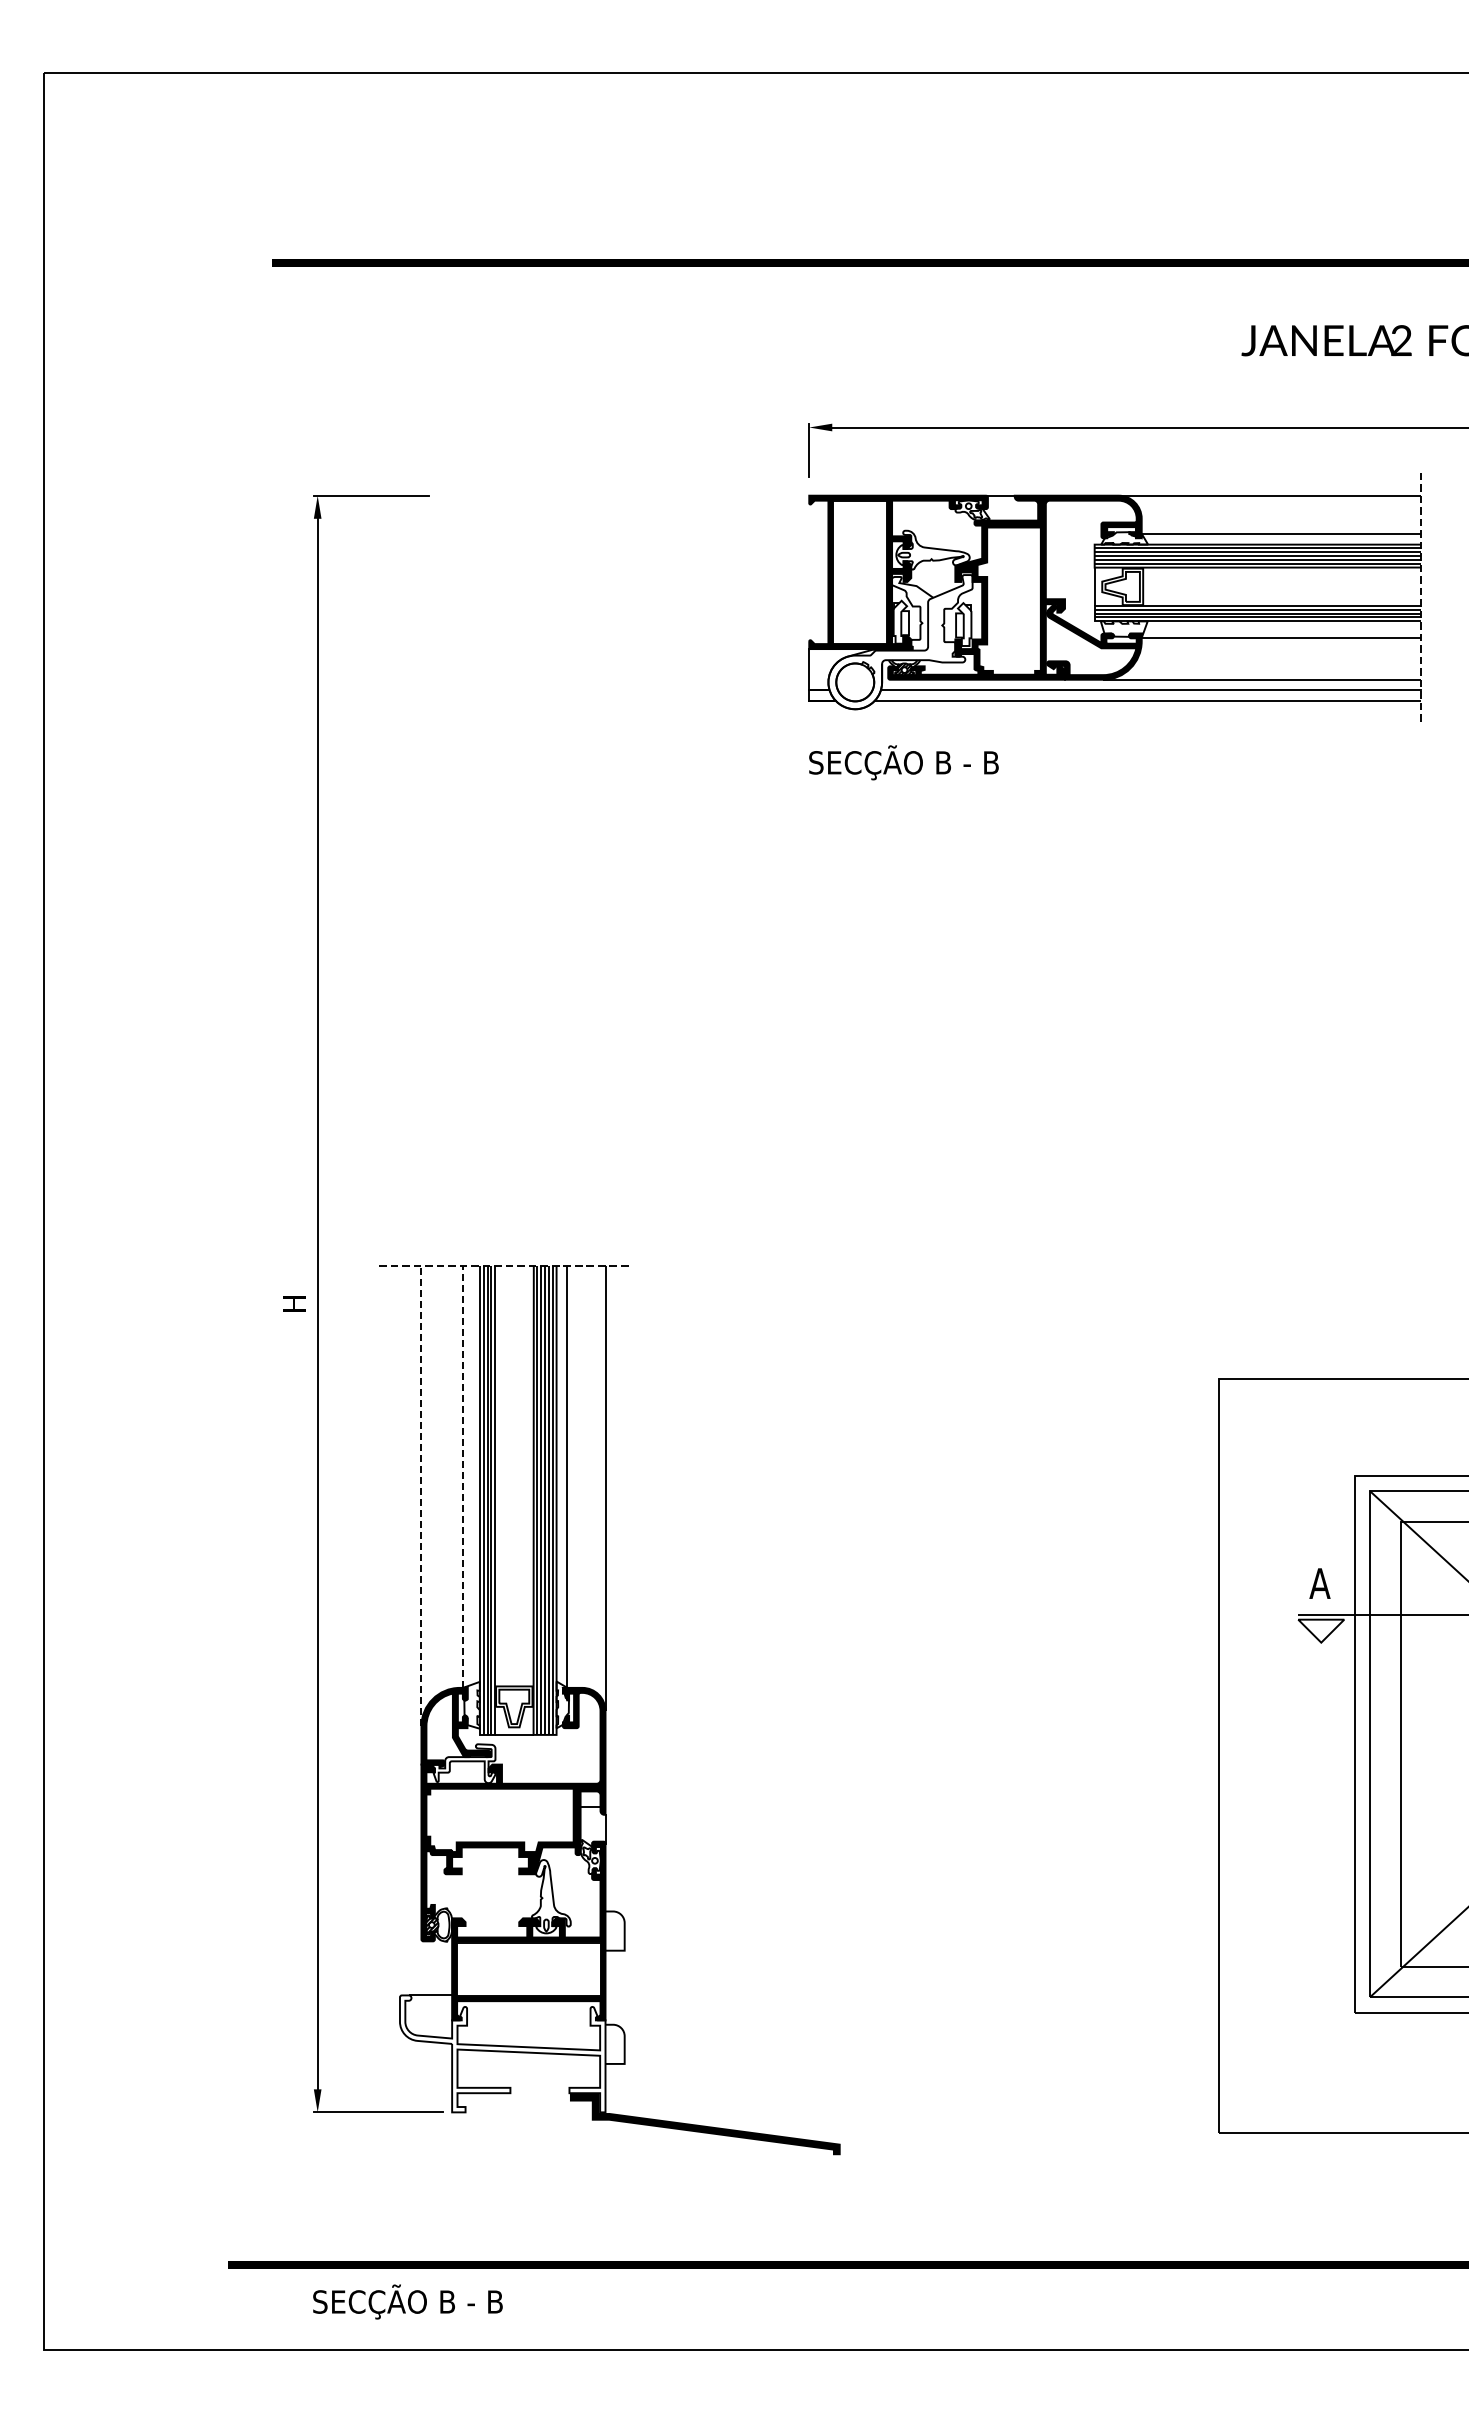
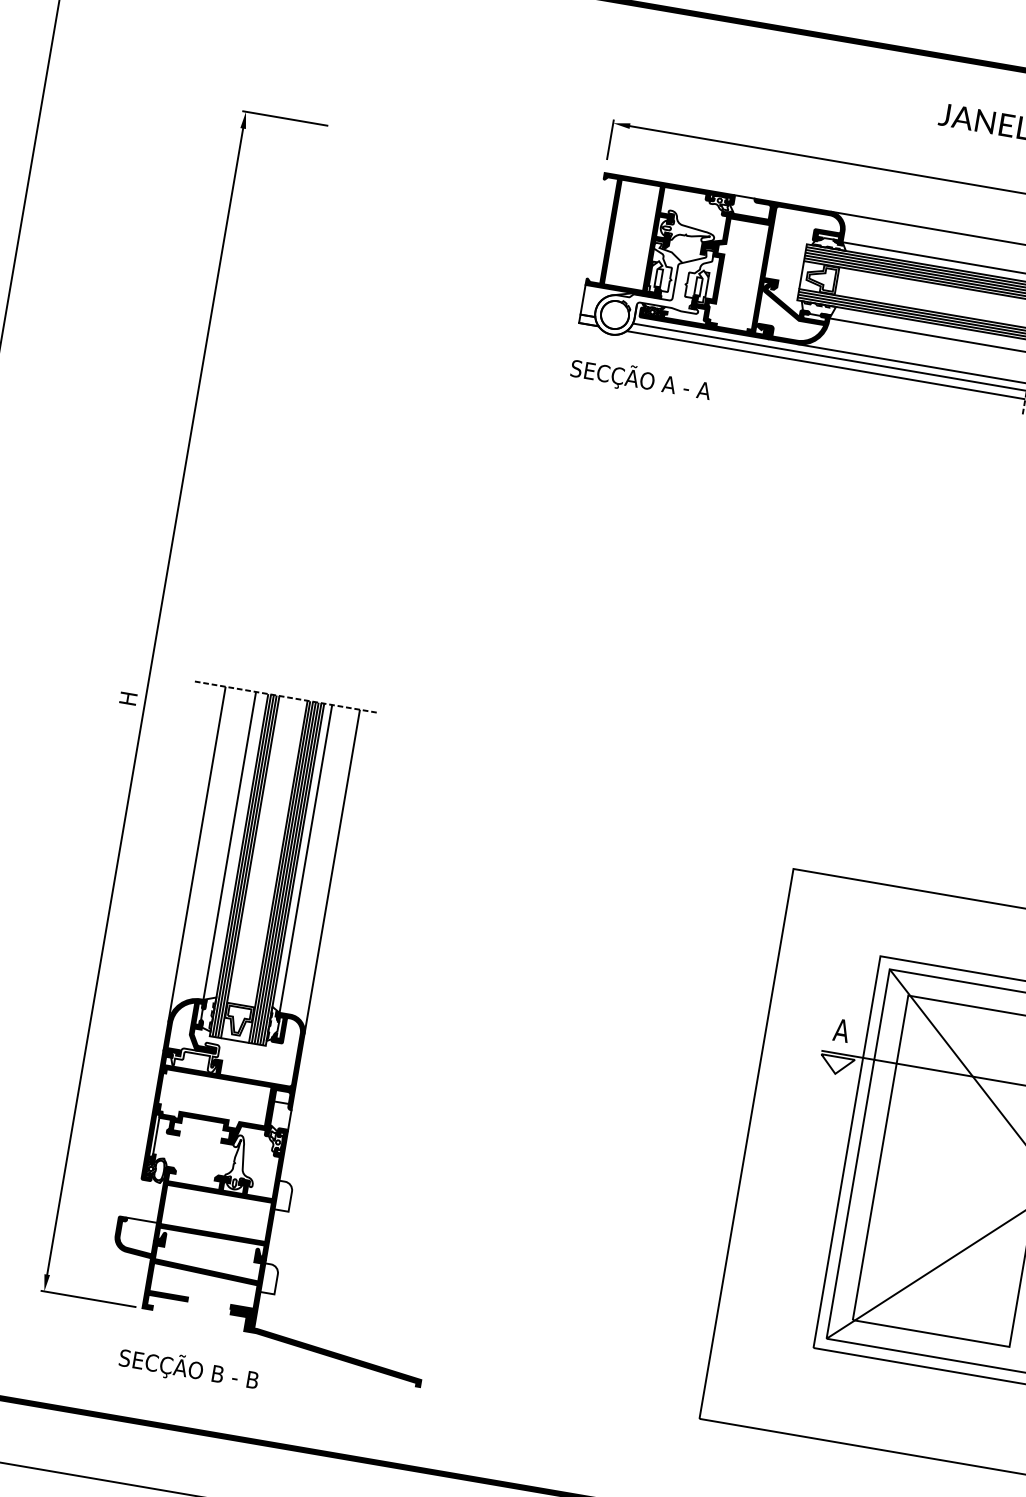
text: (967, 762) -> (686, 387), SECÇÃO B - B -> SECÇÃO A - A
line: (463, 1476) -> (230, 845), dashed -> solid
line: (421, 1495) -> (197, 854), dashed -> solid
line: (431, 1879) -> (156, 1135), added
fill: (502, 2053) -> (186, 1271), added
text: (407, 2301) -> (188, 1368), moved

